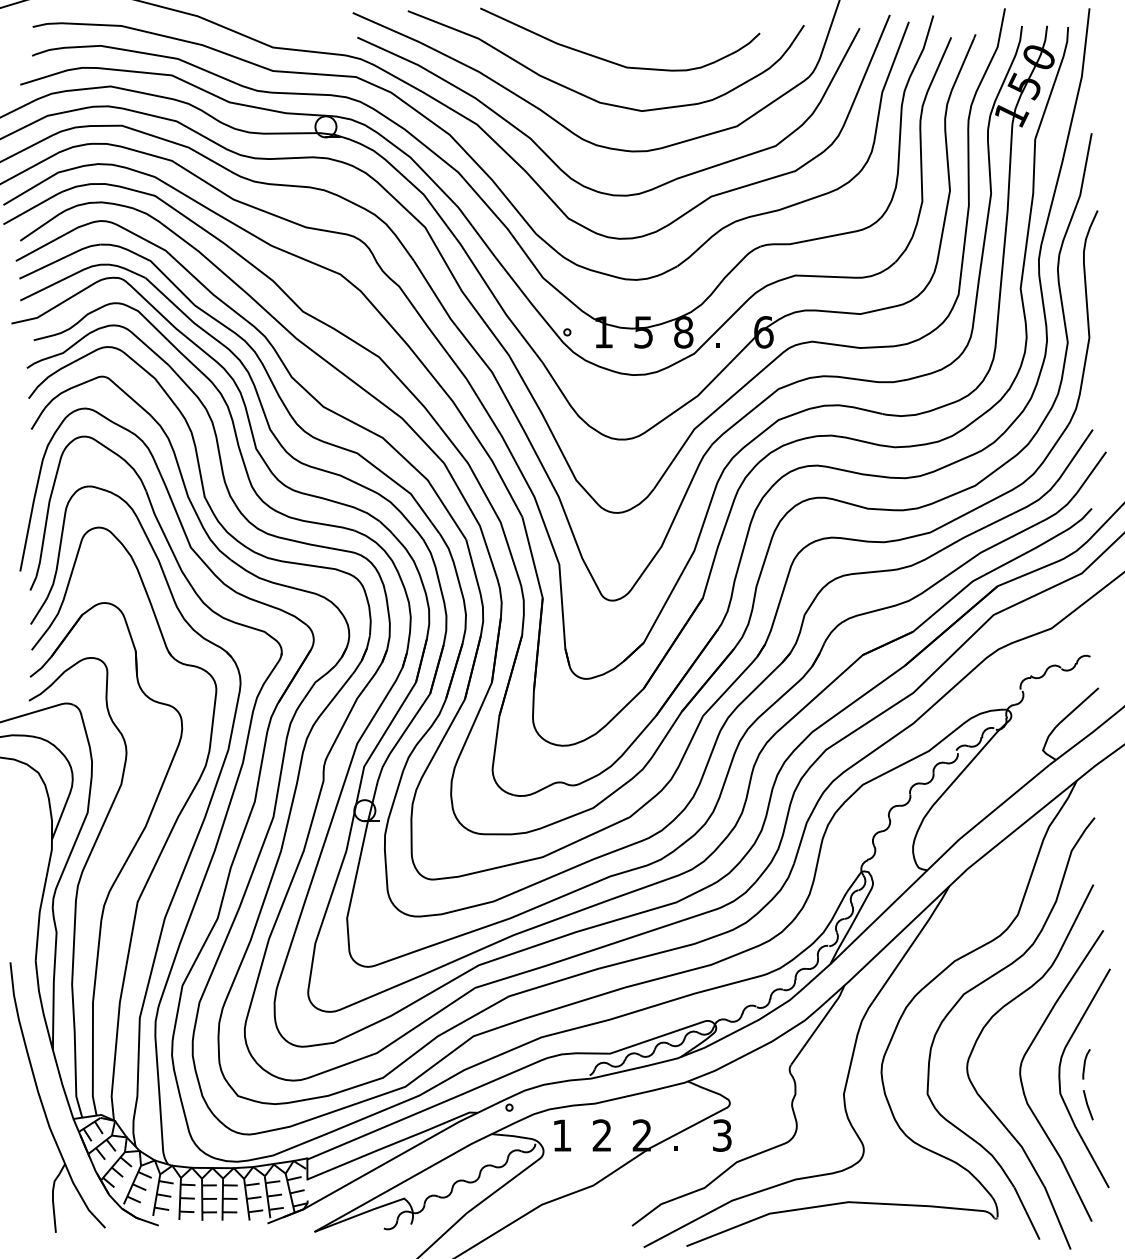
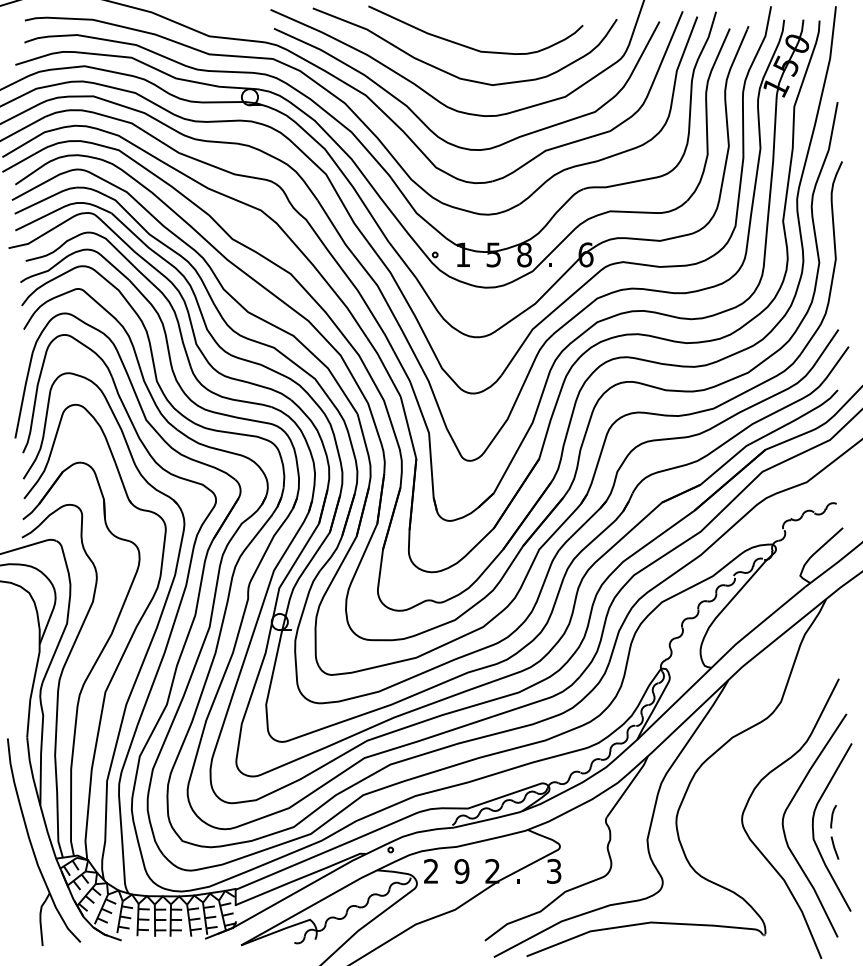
part: (981, 984) -> (753, 755), removed
text: (561, 1135) -> (430, 871), 1 -> 2
text: (601, 1135) -> (461, 871), 2 -> 9

